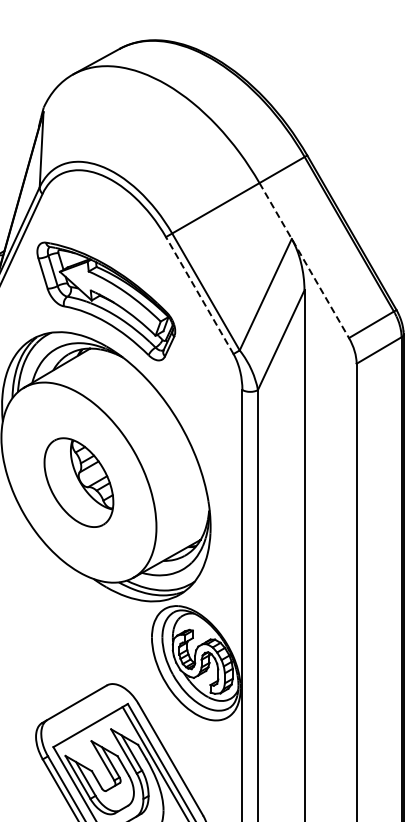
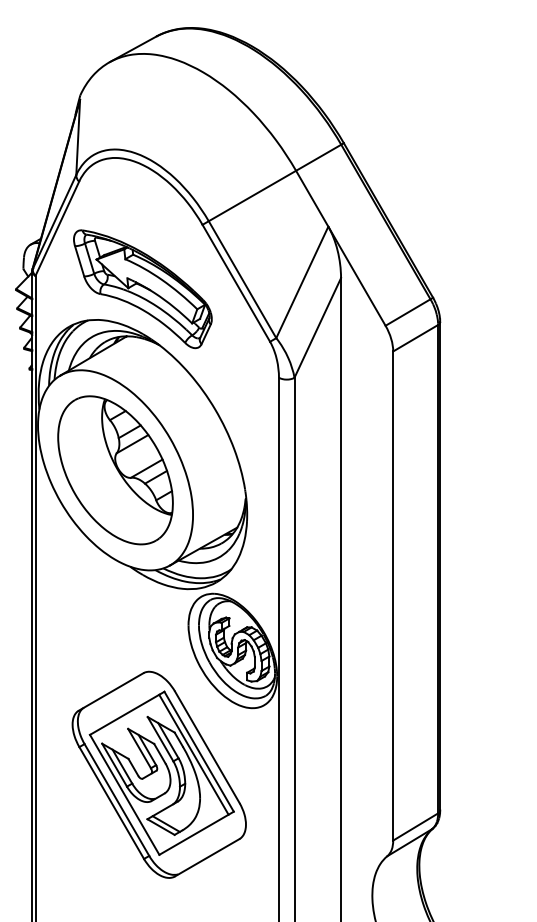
line: (304, 260) -> (341, 248), dashed -> solid
line: (199, 295) -> (236, 283), dashed -> solid
part: (78, 482) -> (115, 470), size x1.67

